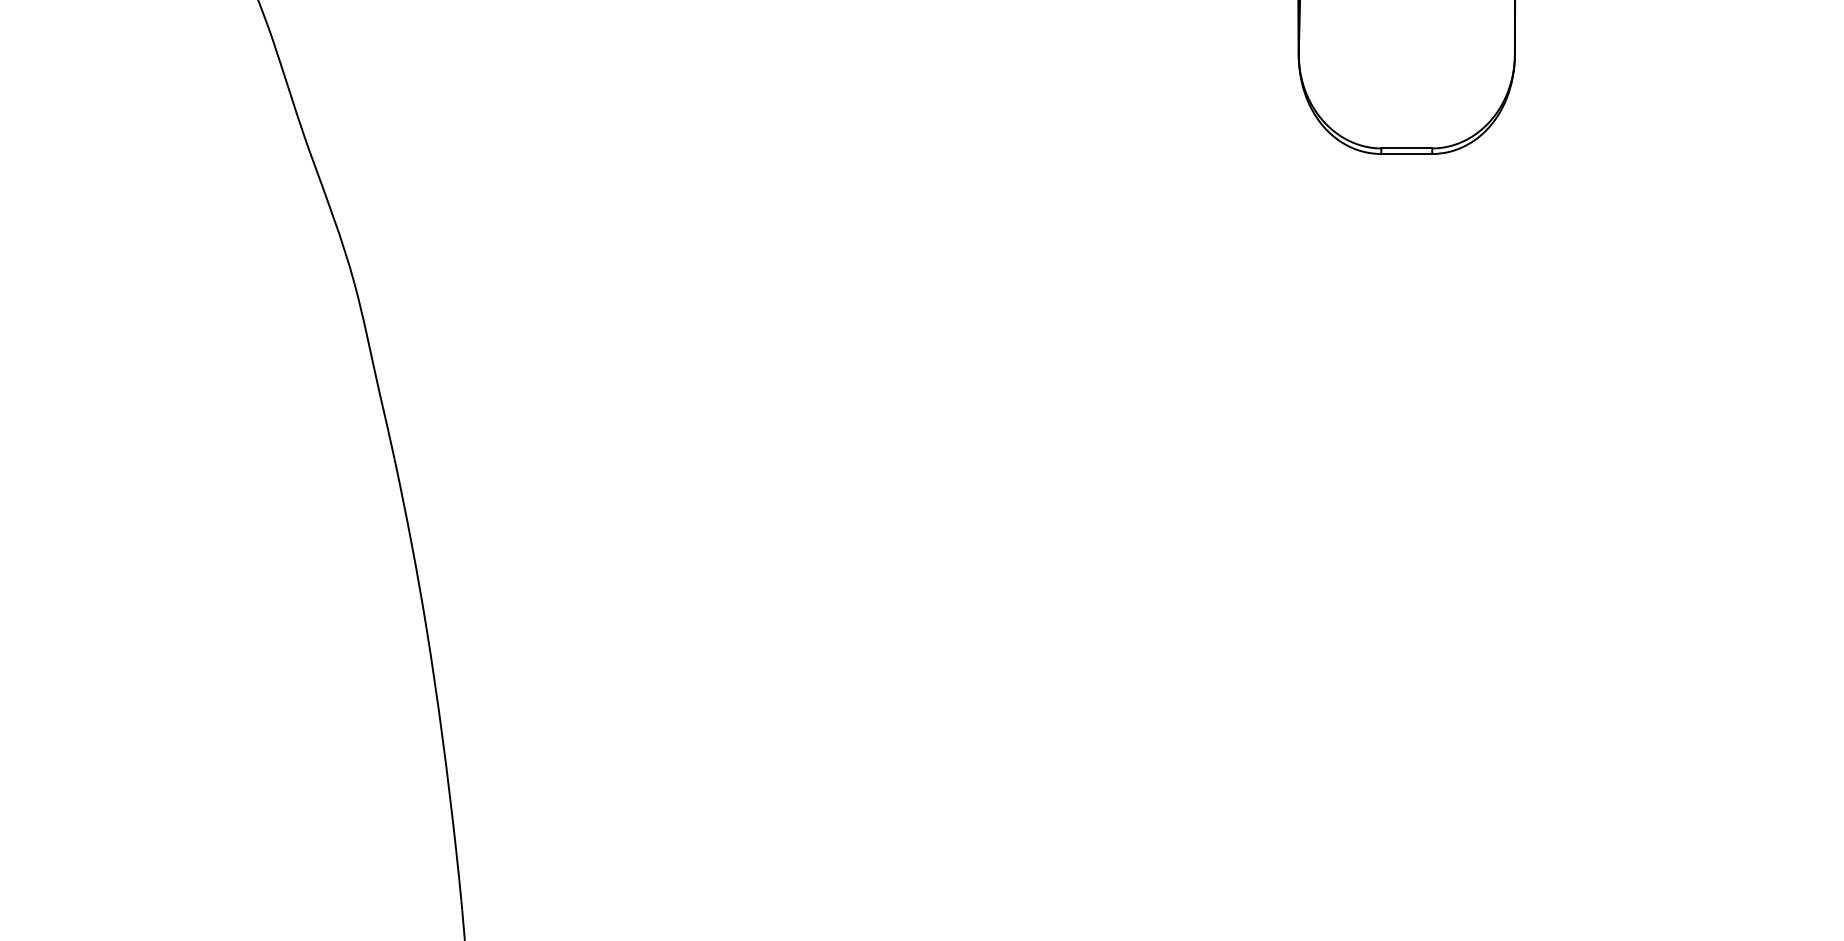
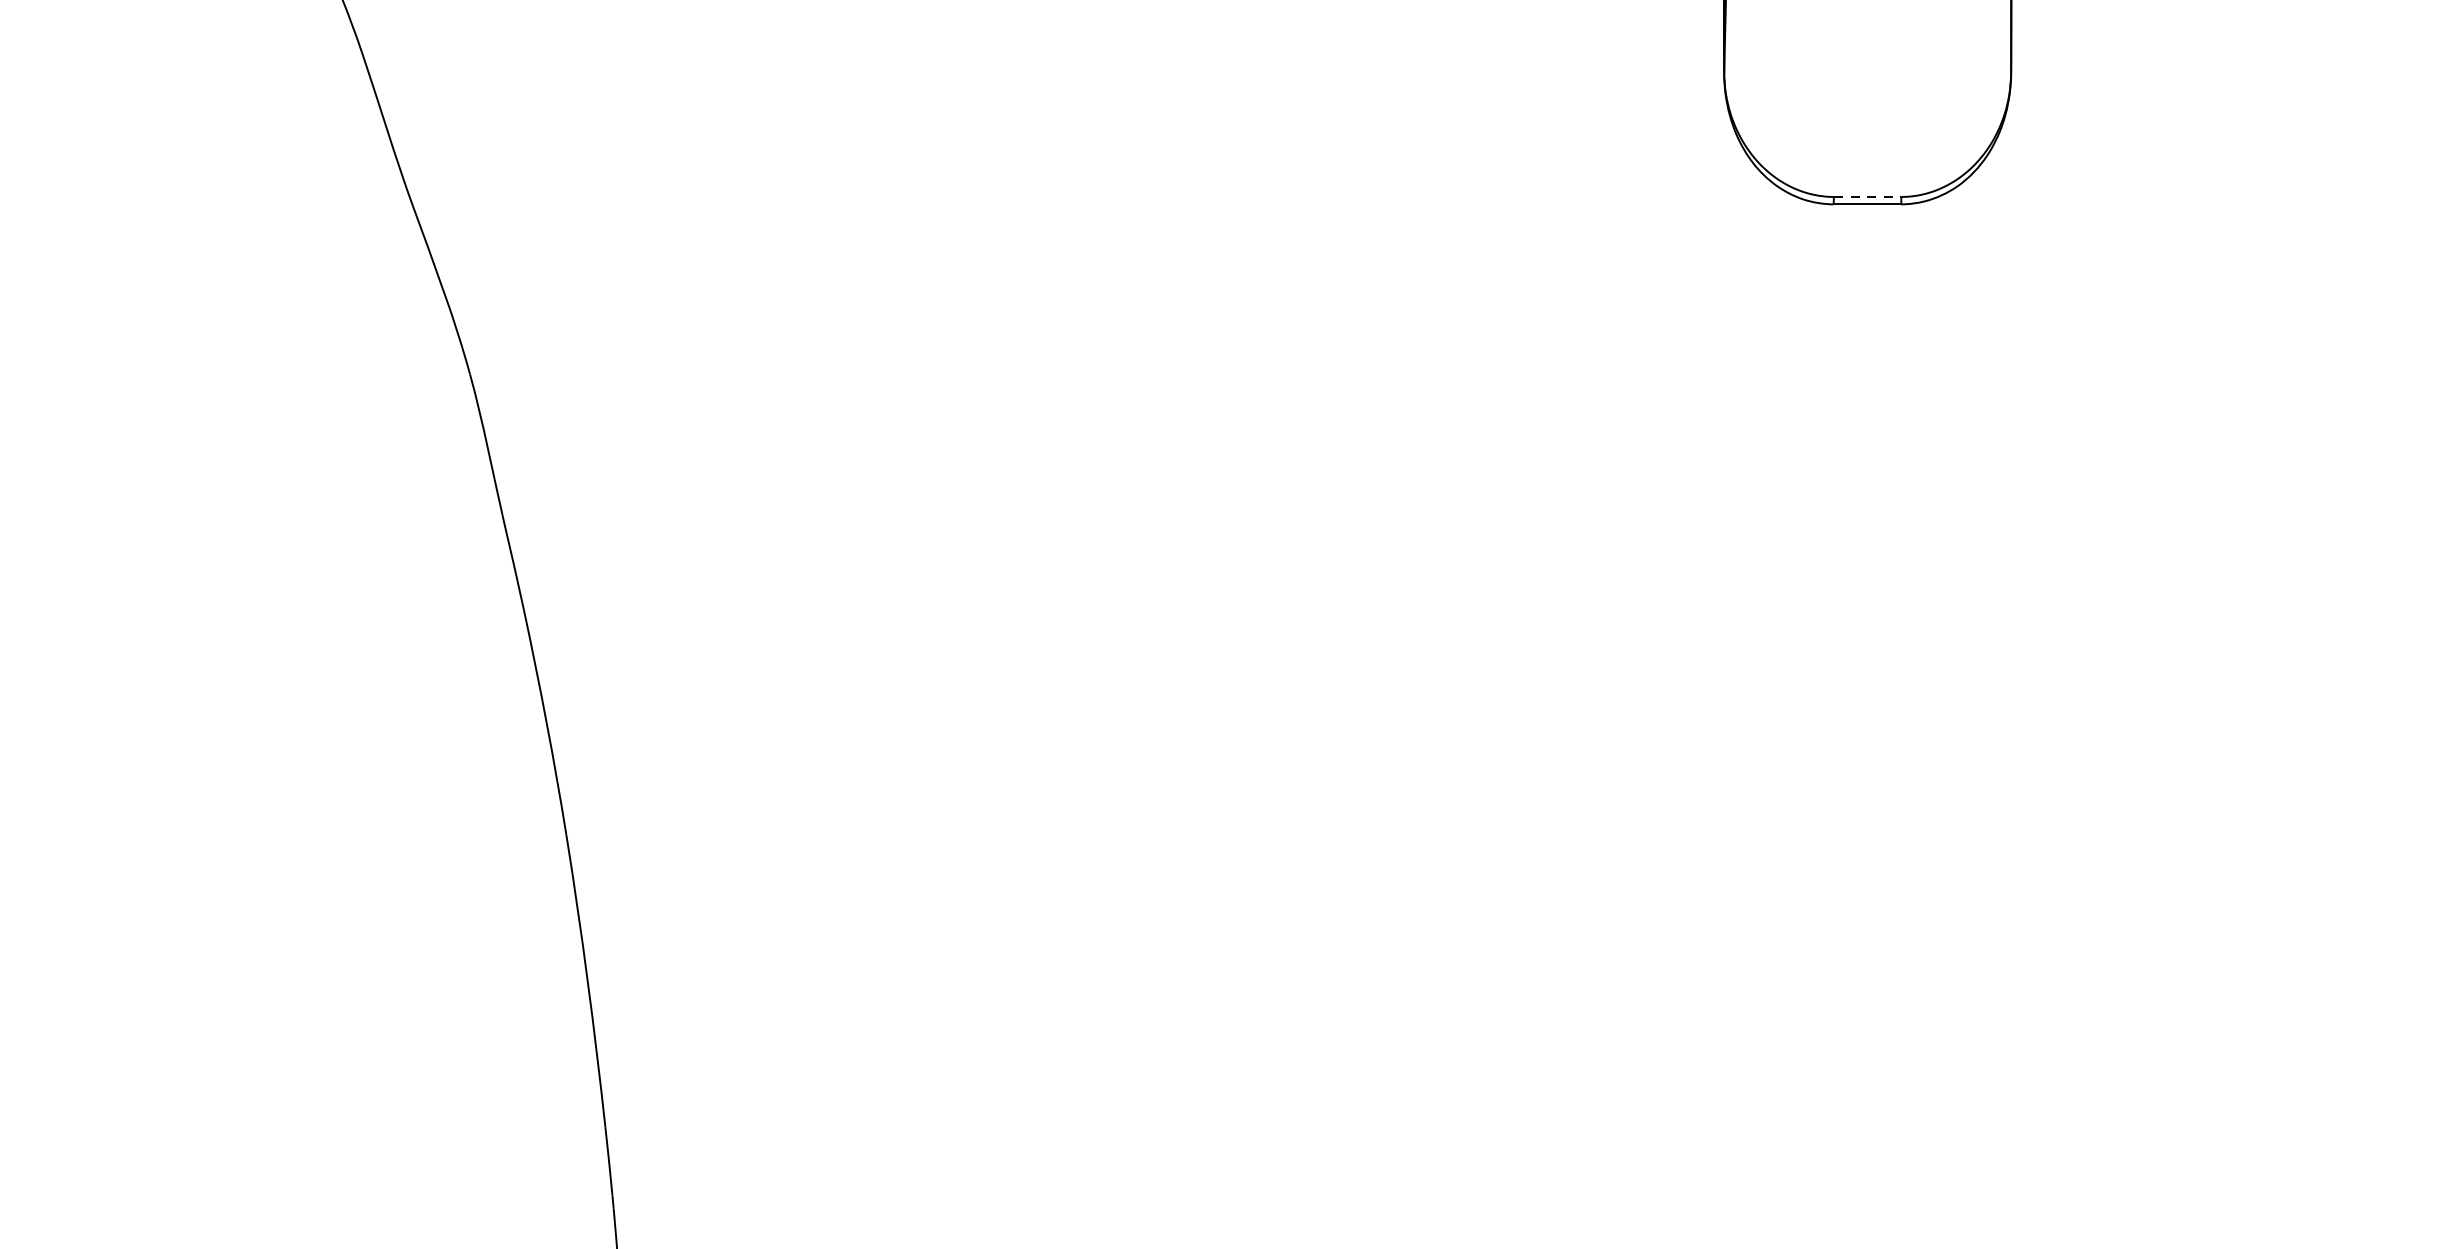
line: (1407, 148) -> (1868, 197), solid -> dashed

